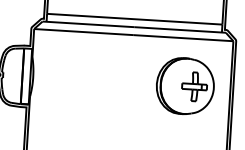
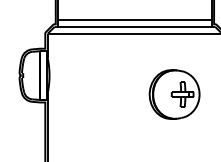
part: (185, 86) -> (174, 94), moved

